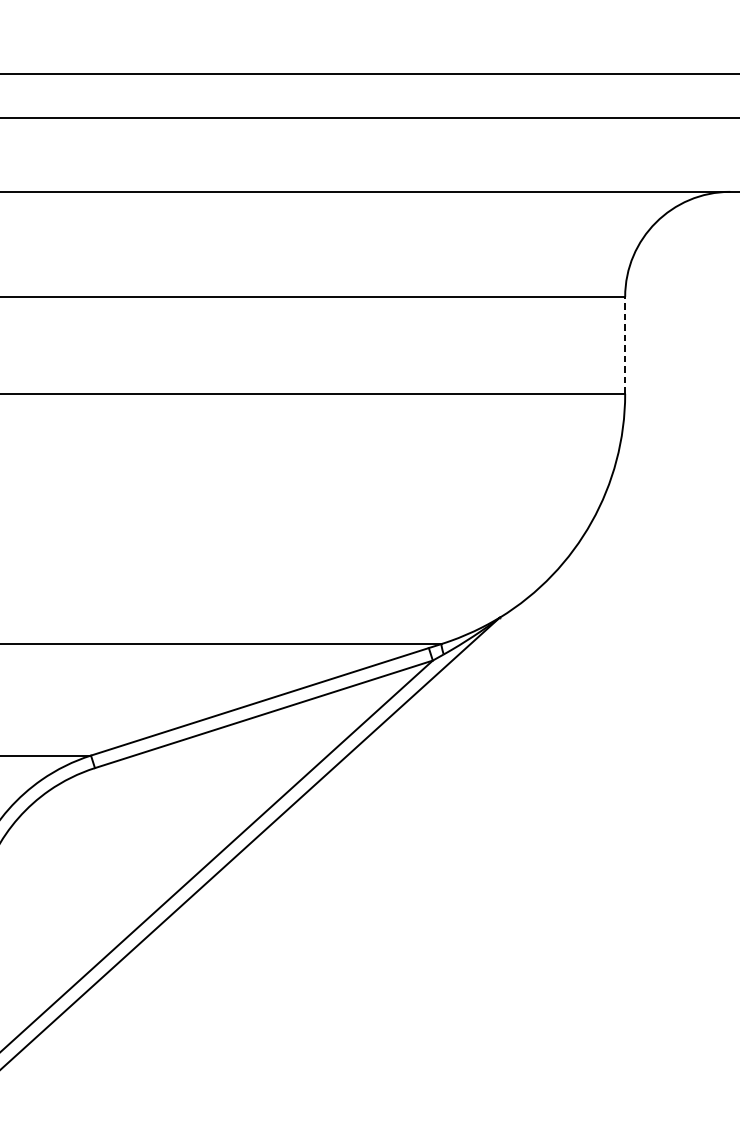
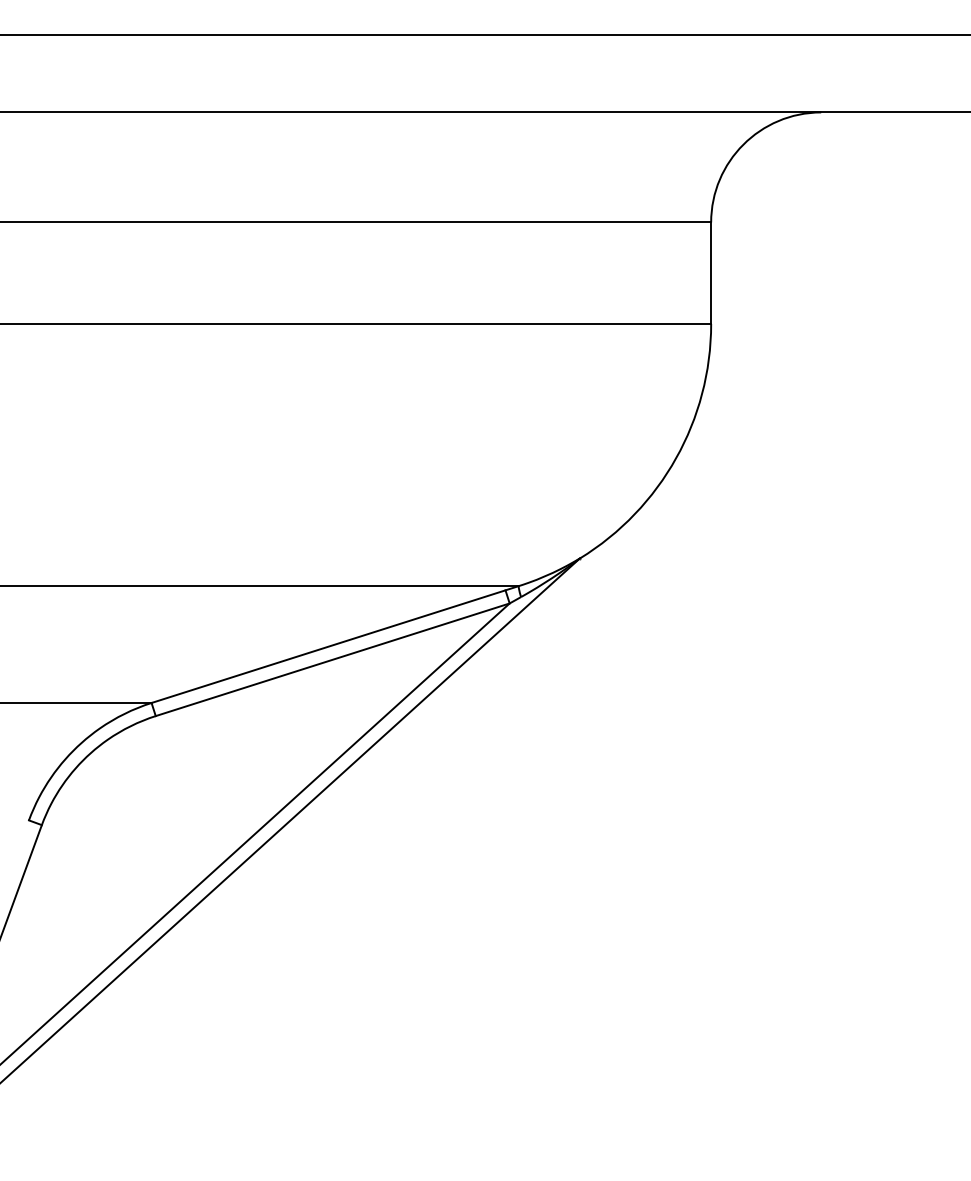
line: (625, 345) -> (711, 273), dashed -> solid

